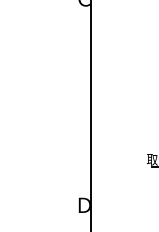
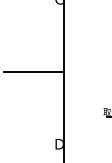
line: (48, 101) -> (34, 71), added

